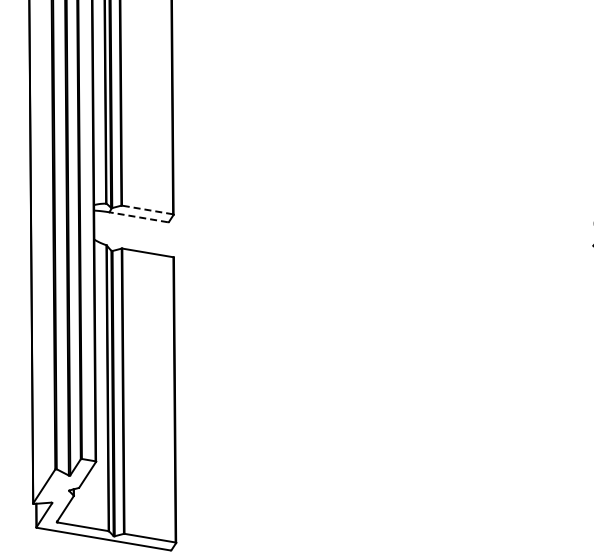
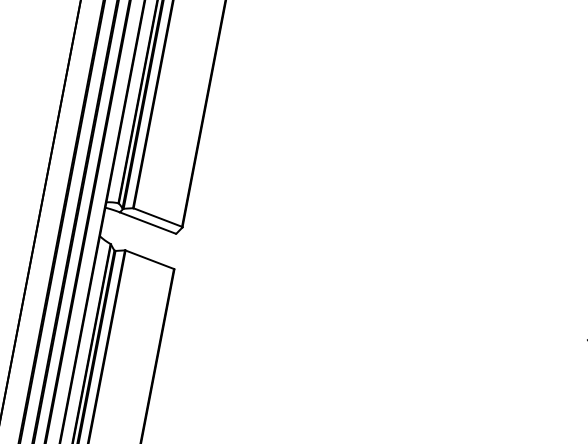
line: (147, 209) -> (157, 217), dashed -> solid
line: (138, 217) -> (147, 223), dashed -> solid

